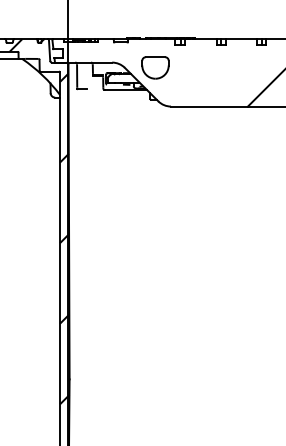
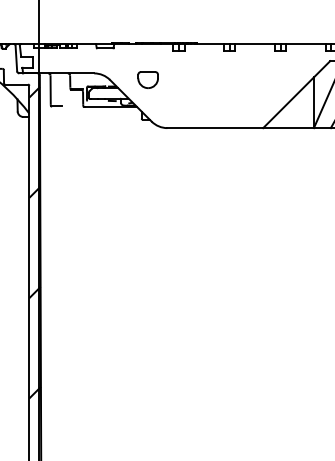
part: (155, 67) -> (148, 79), size x0.6

